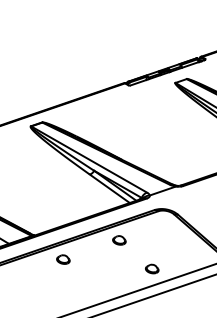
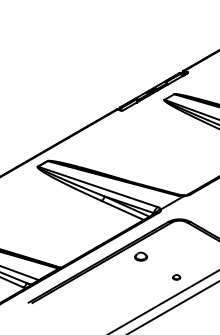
part: (63, 259) -> (92, 284), removed
part: (151, 269) -> (176, 277), size x0.6

